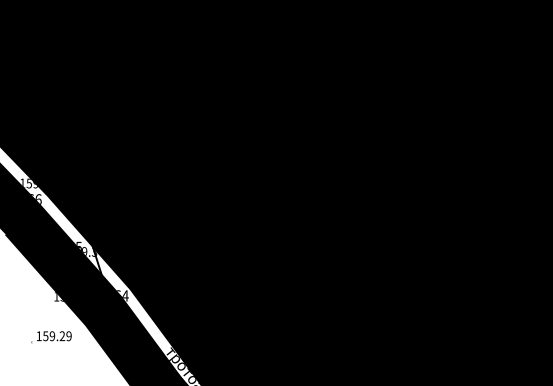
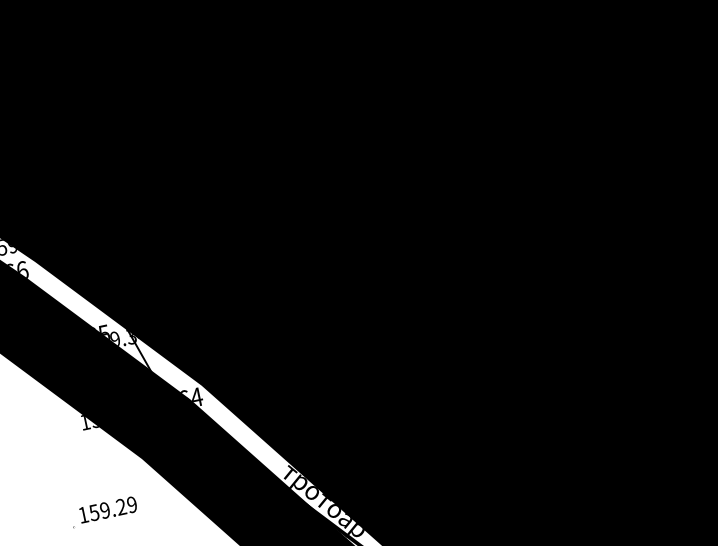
part: (51, 337) -> (104, 512), moved

